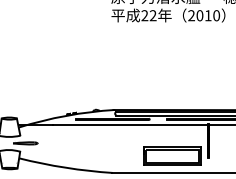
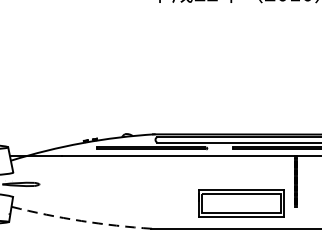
arc: (65, 167) -> (81, 220), solid -> dashed

